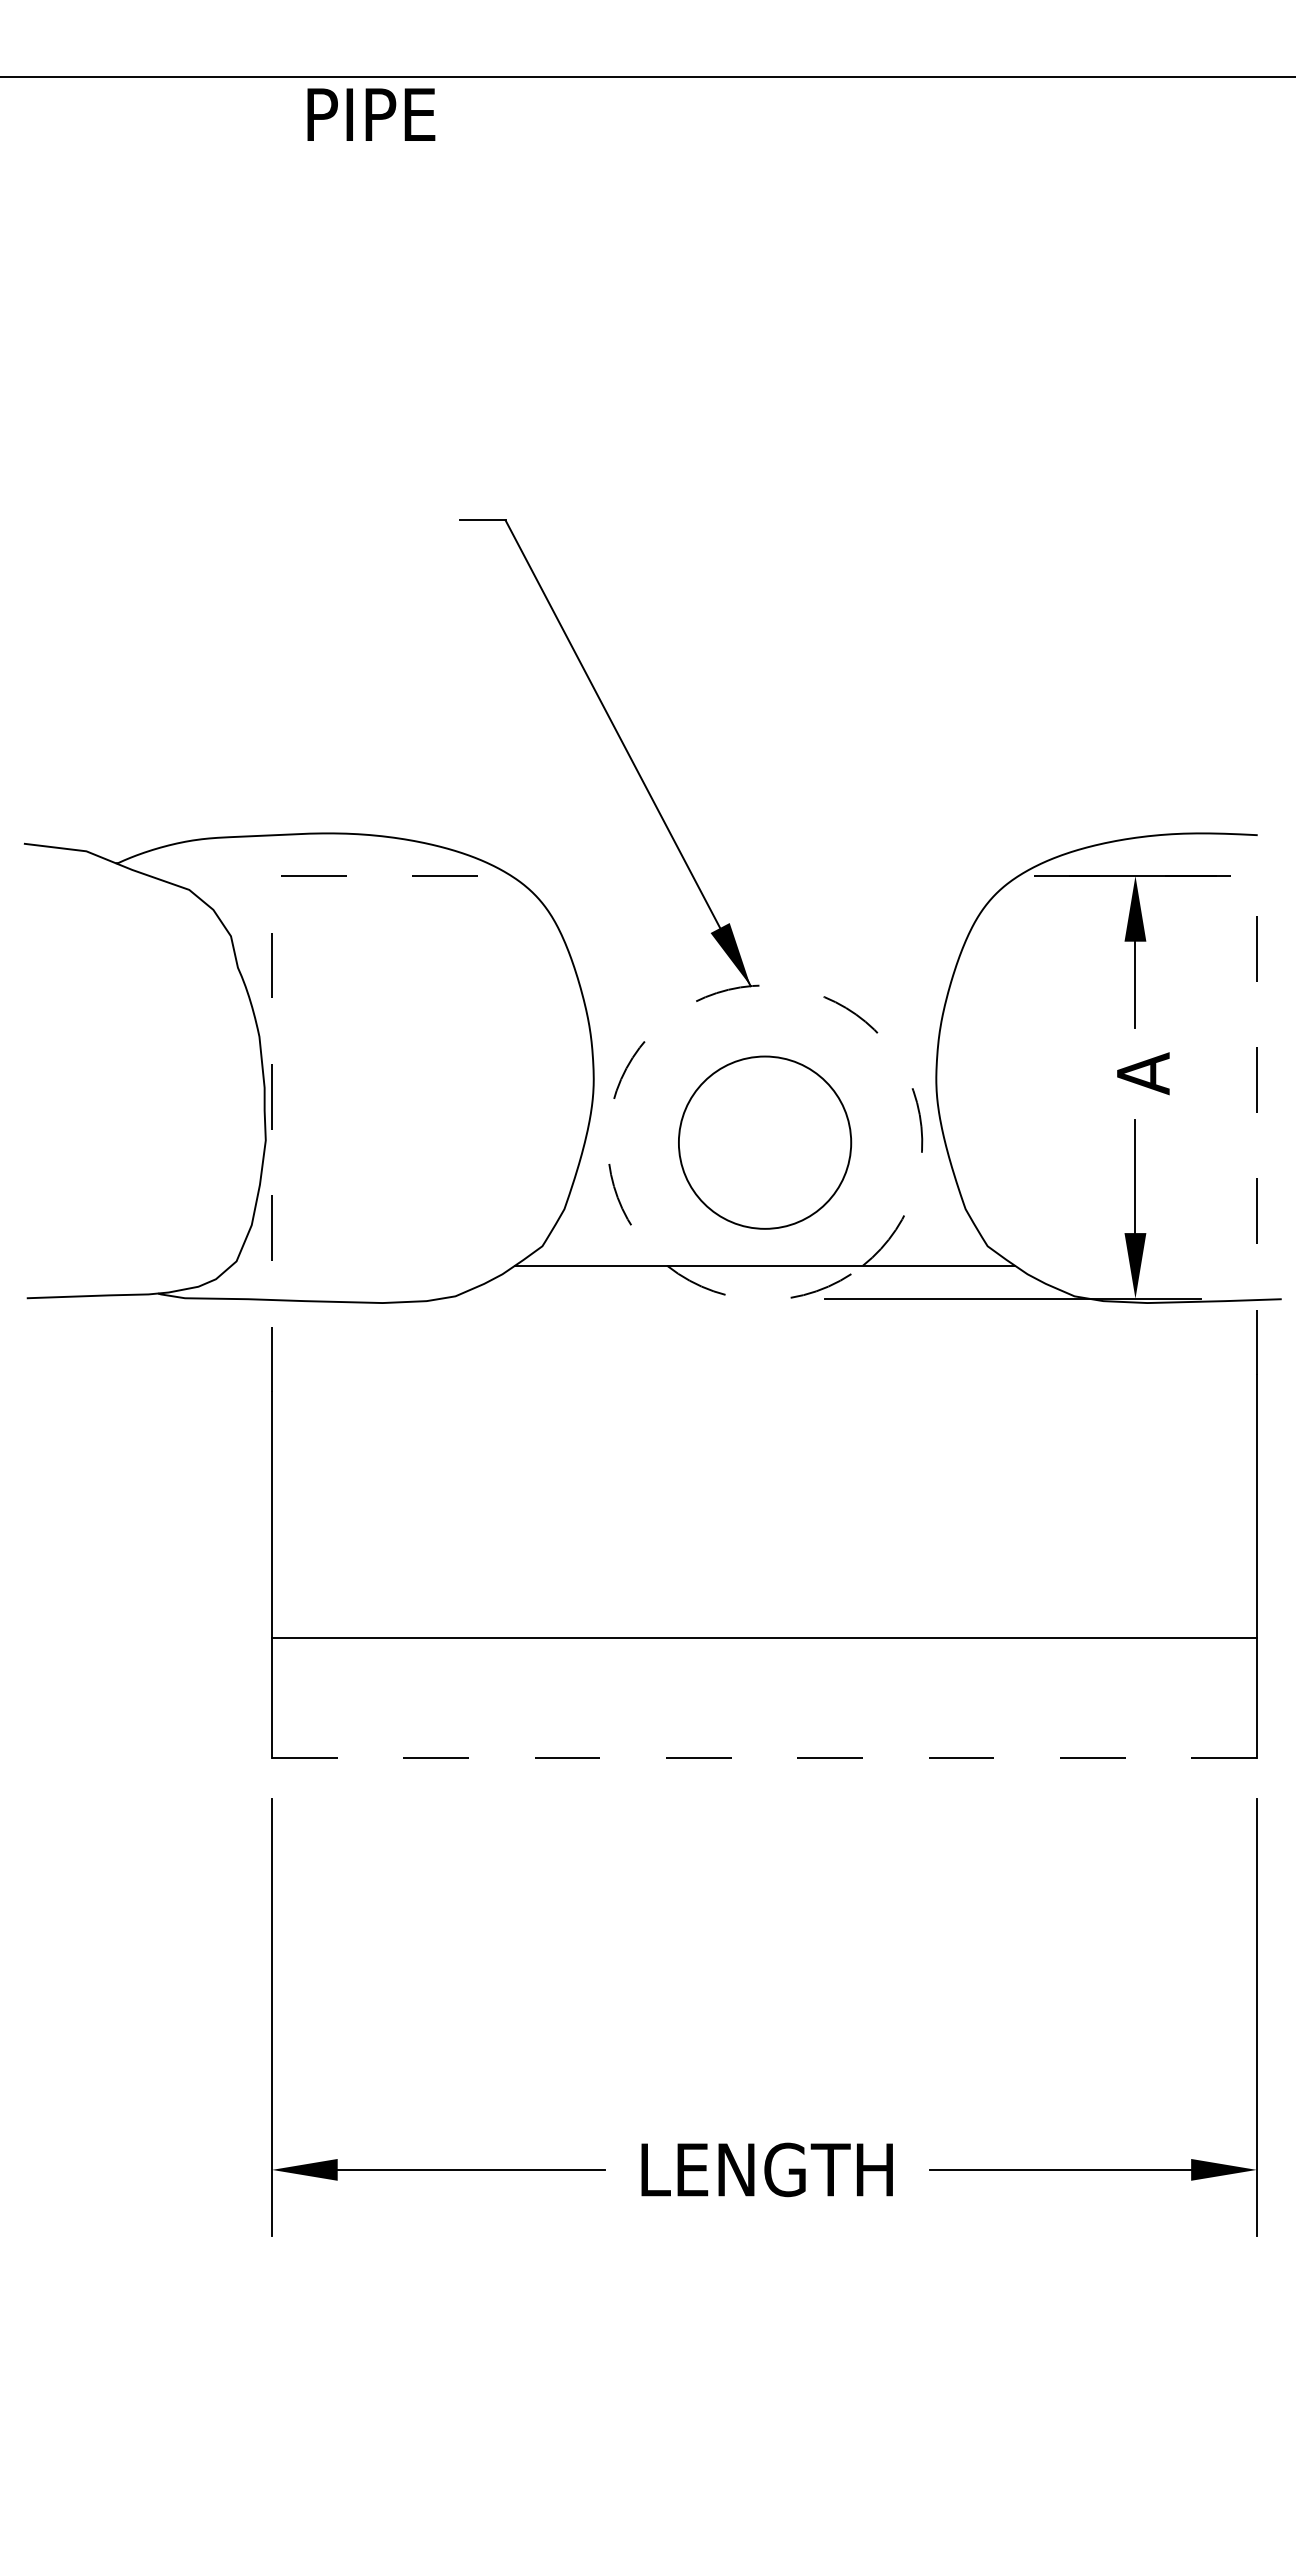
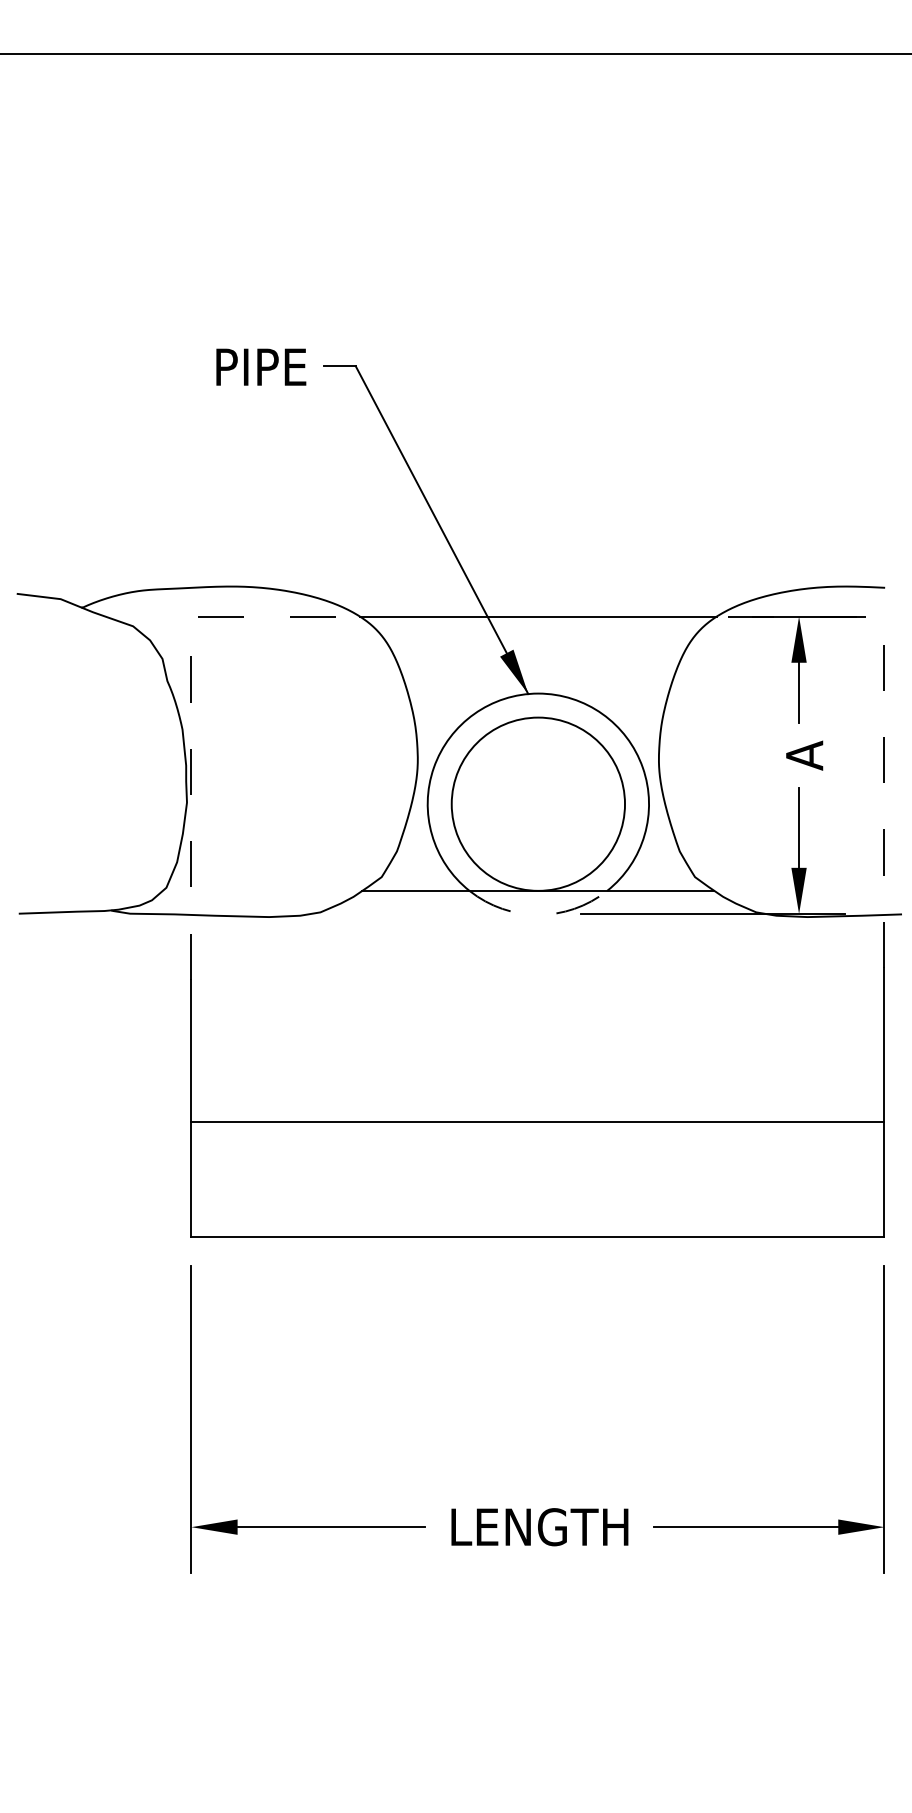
text: (371, 114) -> (261, 367), moved
line: (764, 876) -> (537, 616), added
arc: (765, 985) -> (538, 693), dashed -> solid
circle: (764, 1142) -> (537, 804), size x1.43
line: (764, 1638) -> (537, 1122), moved
line: (764, 1758) -> (537, 1237), dashed -> solid

